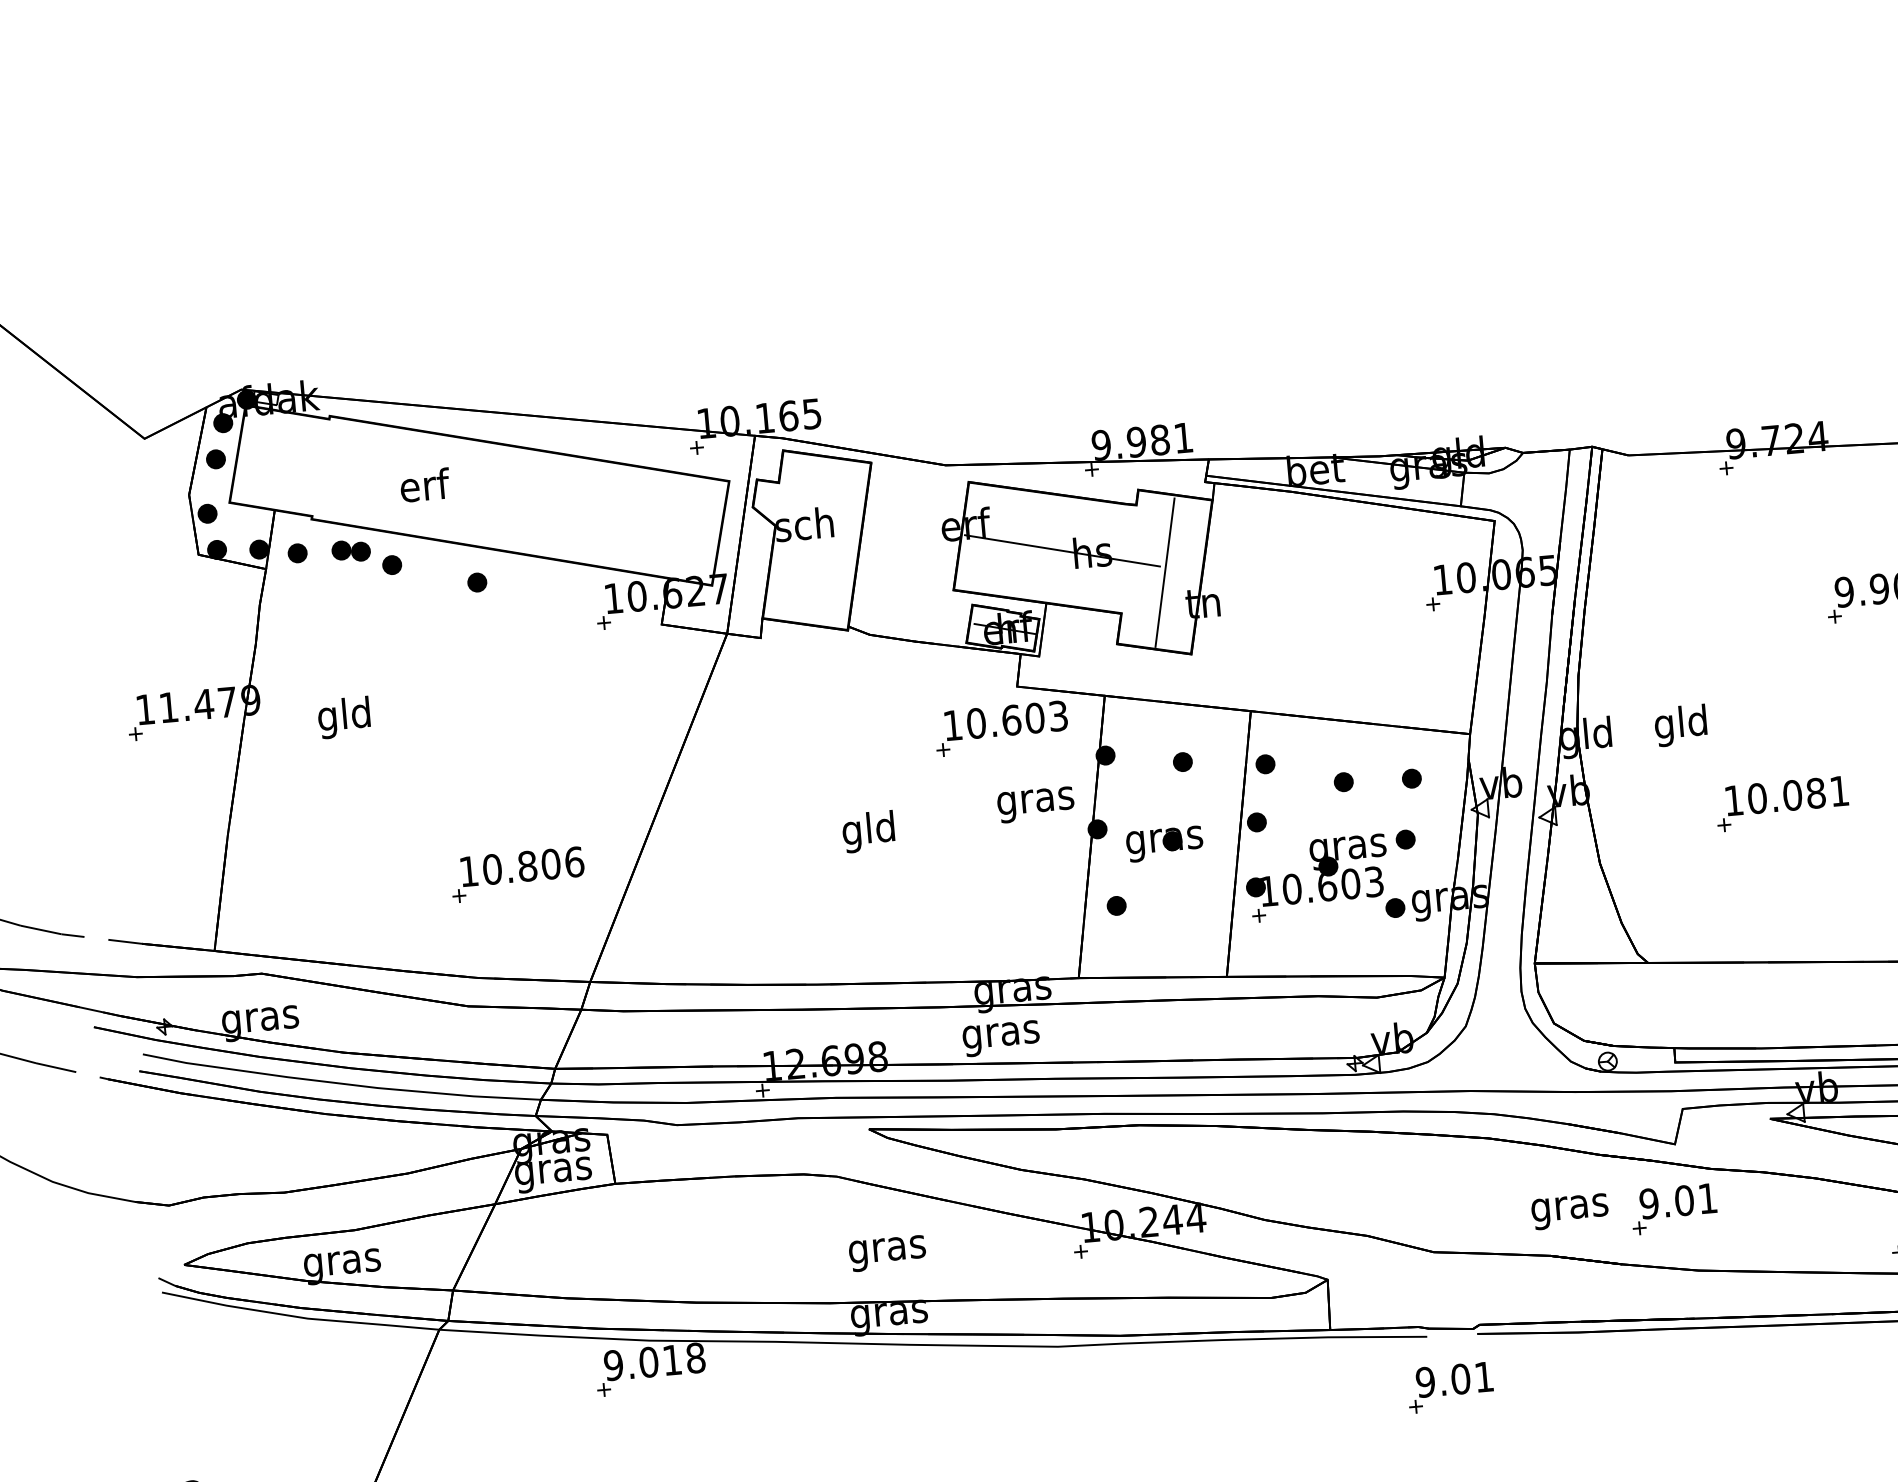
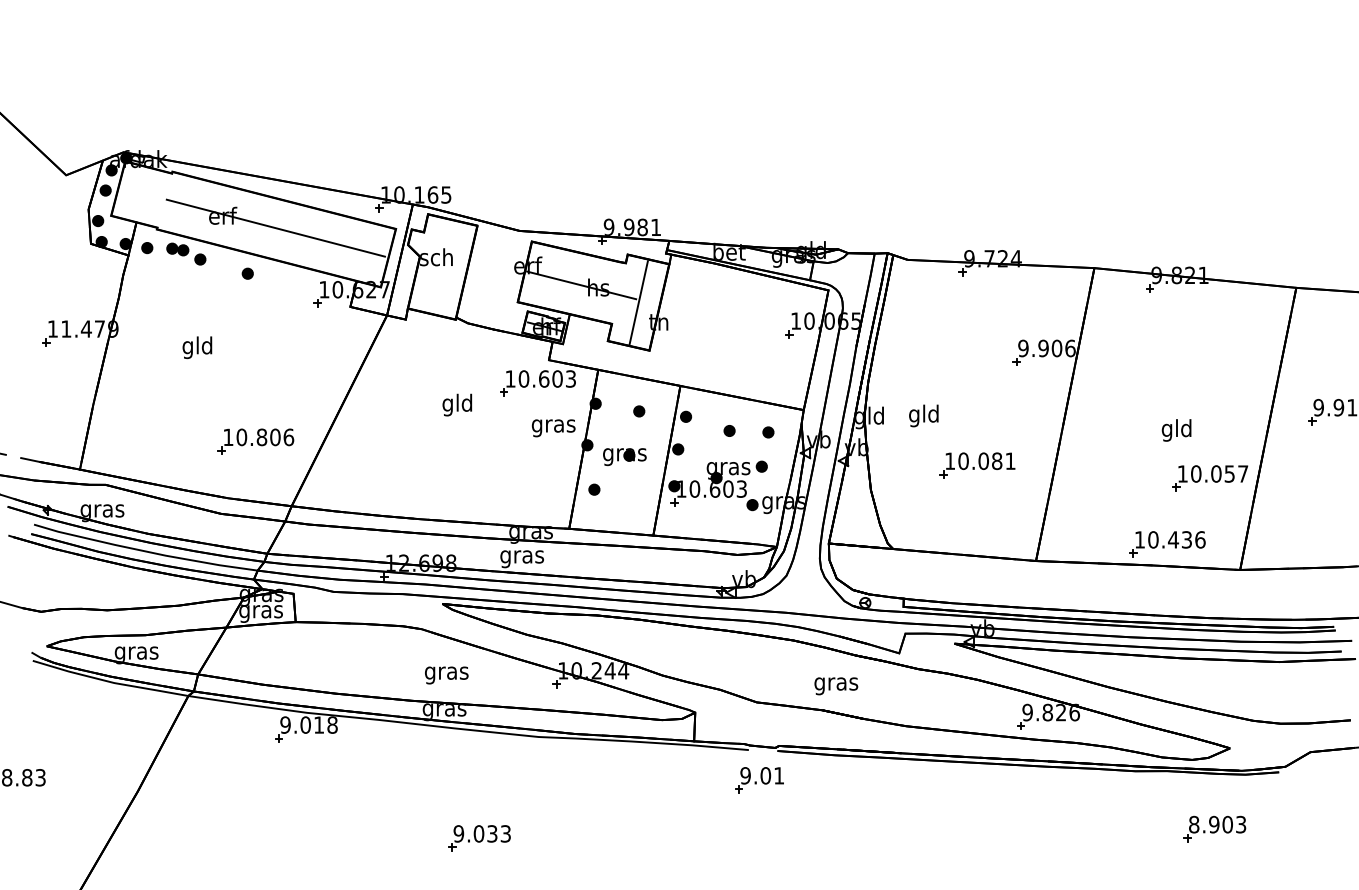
line: (518, 497) -> (275, 227), added
text: (344, 717) -> (197, 347), moved
text: (867, 830) -> (456, 404), moved
part: (1674, 1209) -> (895, 690), removed

